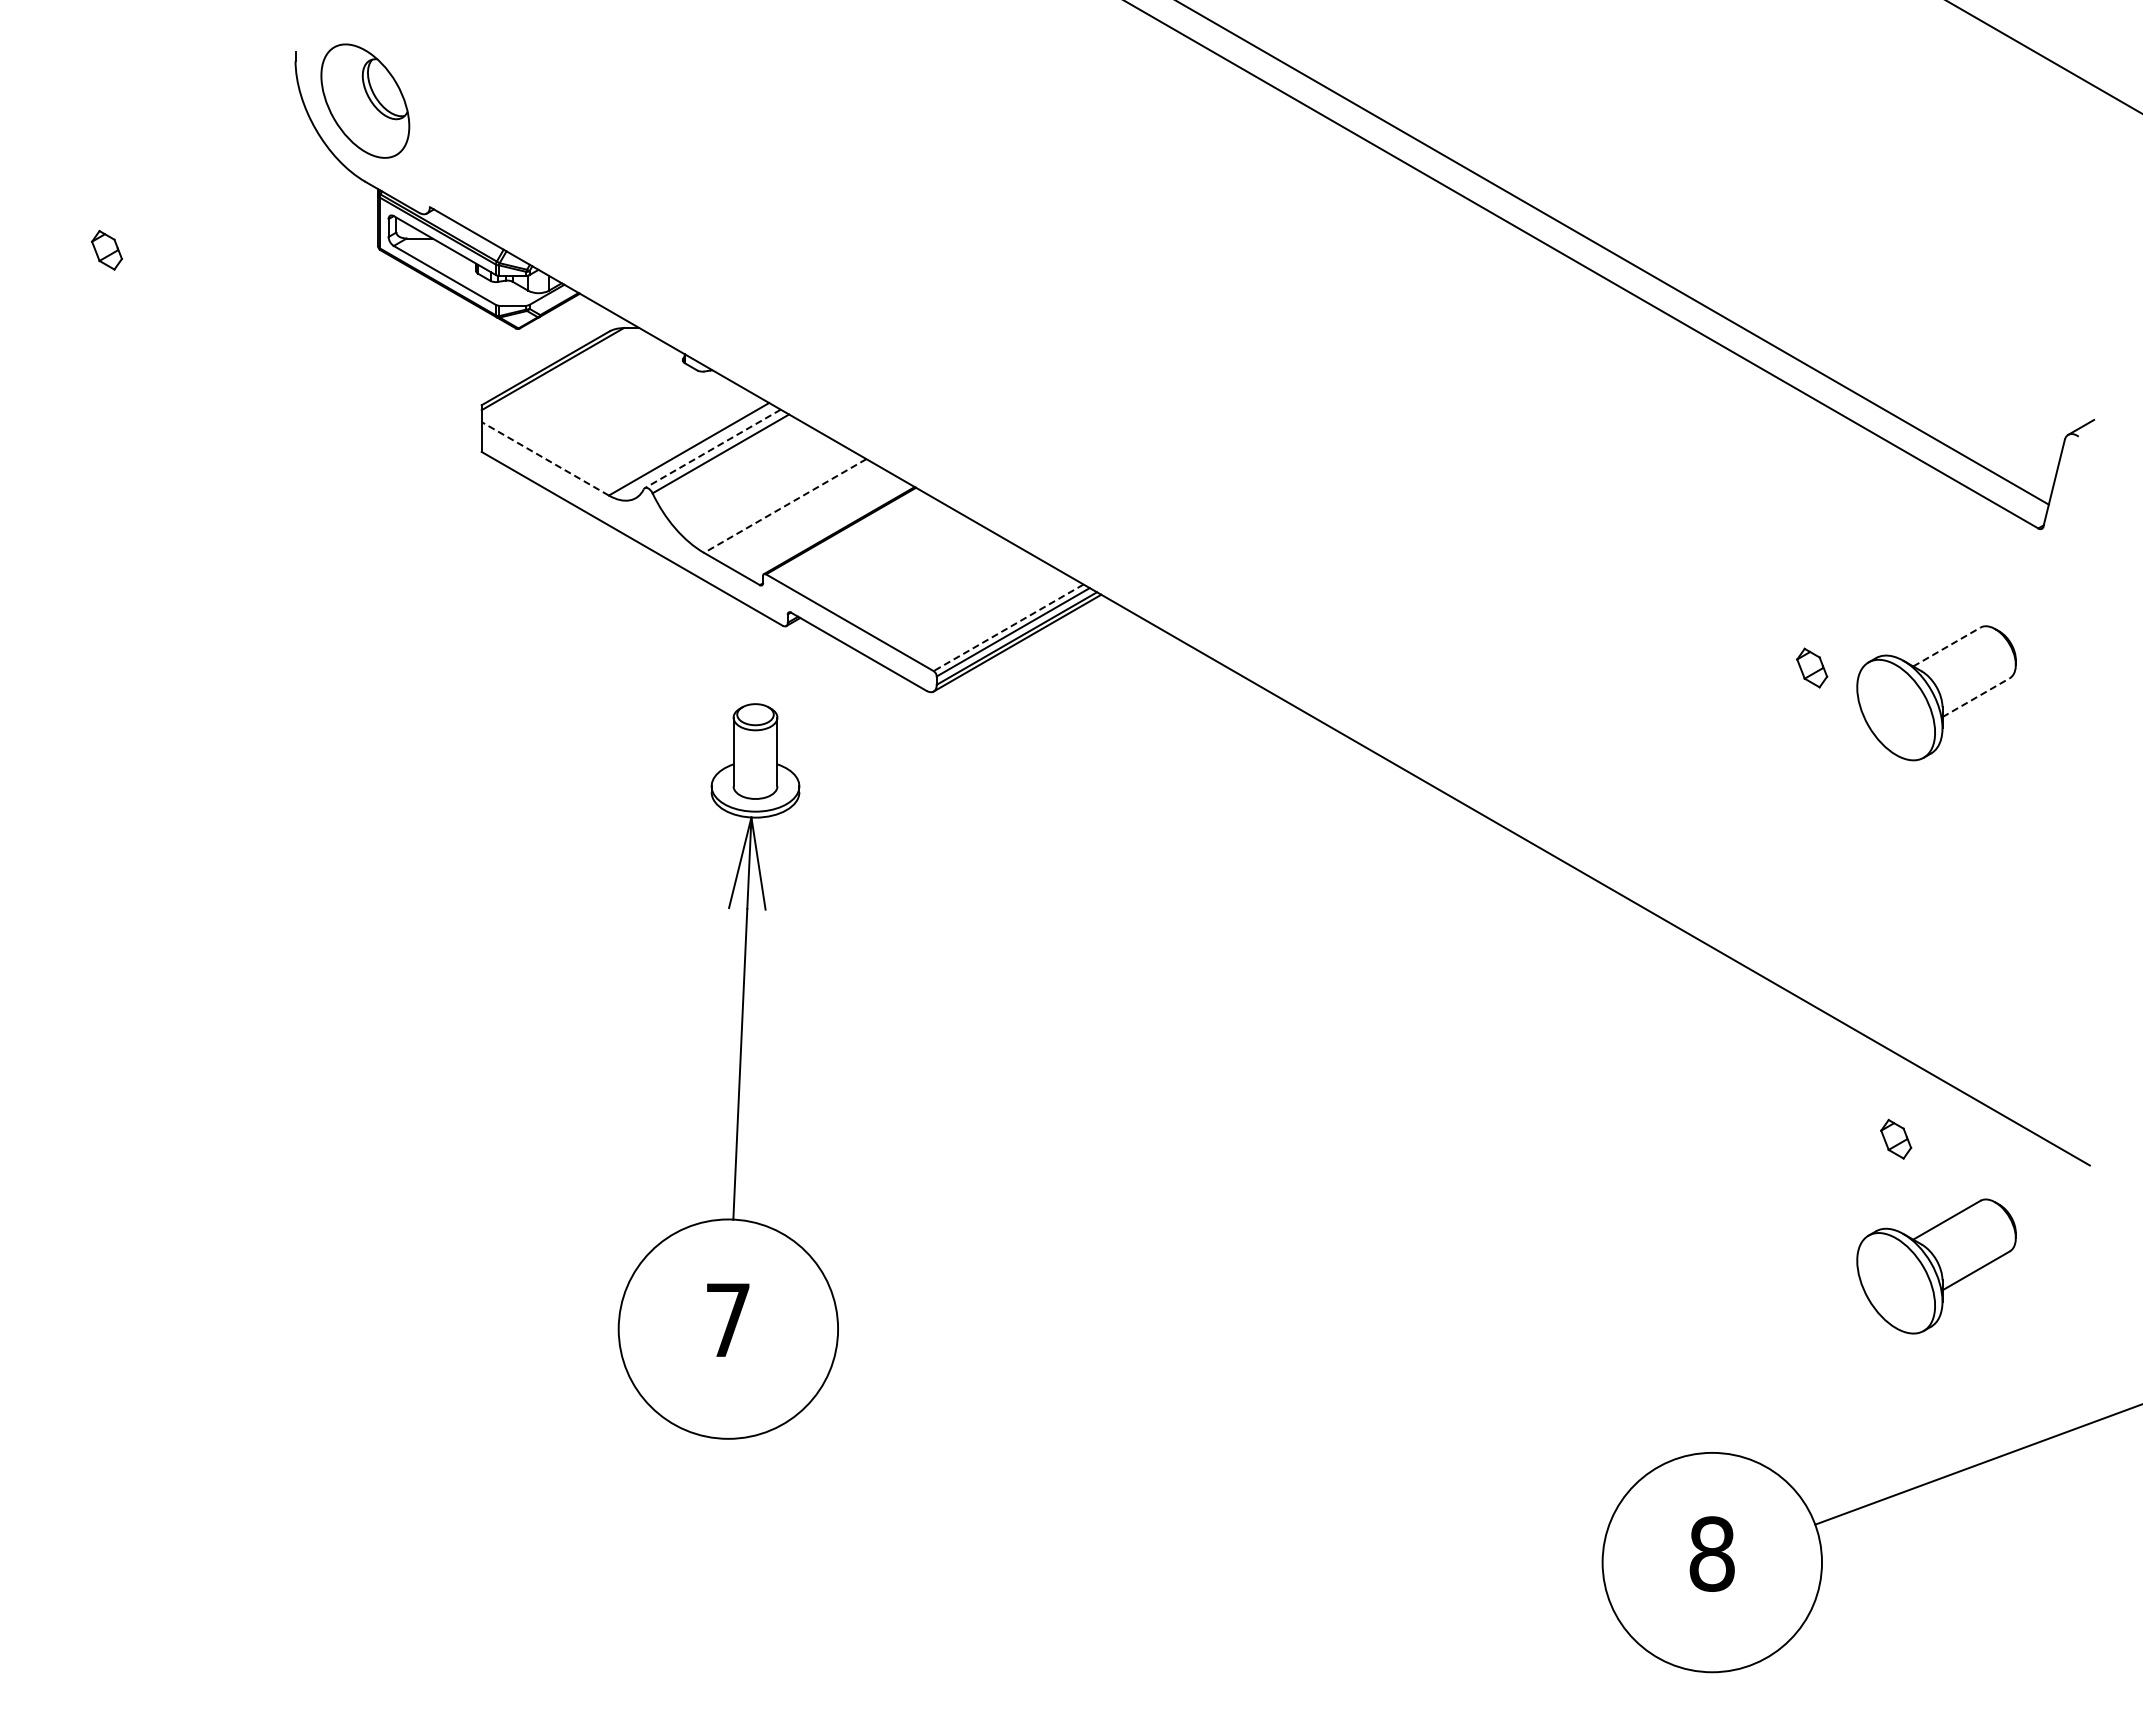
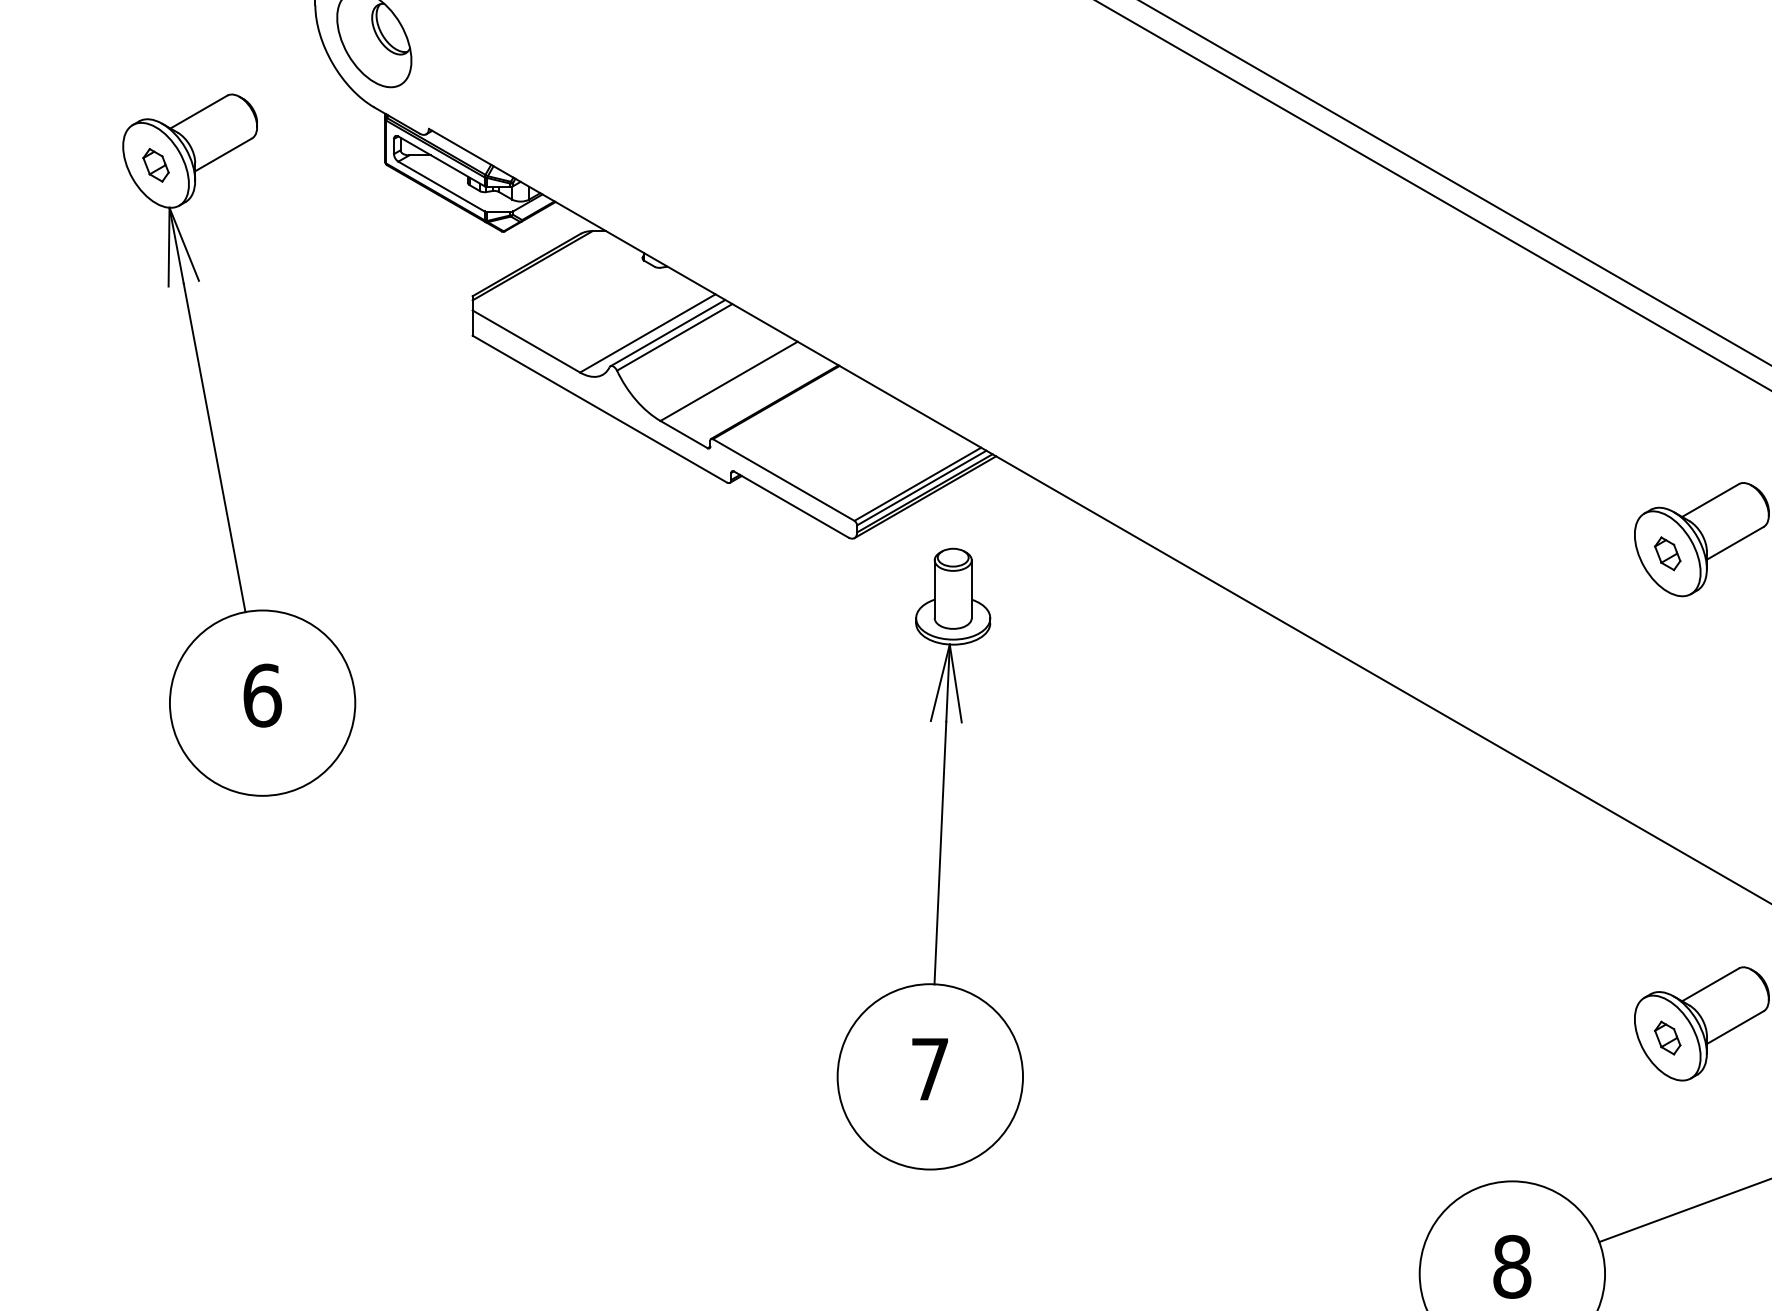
line: (712, 449) -> (667, 333), dashed -> solid
line: (544, 458) -> (525, 341), dashed -> solid
line: (785, 506) -> (729, 381), dashed -> solid
part: (177, 584) -> (215, 447), added
line: (1008, 627) -> (917, 484), dashed -> solid
line: (1946, 647) -> (1710, 500), dashed -> solid
part: (1812, 667) -> (1668, 553), moved
line: (1976, 697) -> (1735, 543), dashed -> solid
part: (738, 1075) -> (938, 862), moved
part: (1896, 1138) -> (1668, 1037), moved

